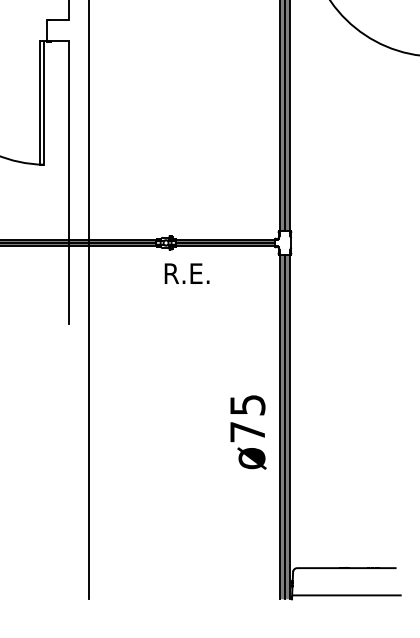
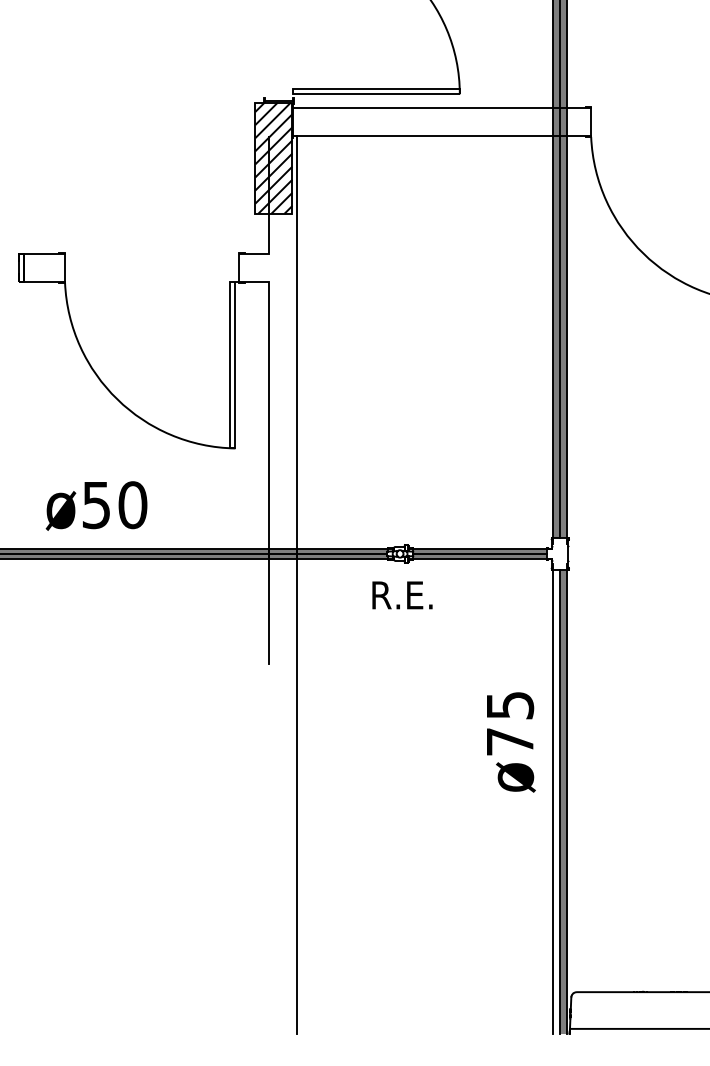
text: (187, 273) -> (402, 595), moved
fill: (282, 426) -> (556, 801), removed
text: (248, 432) -> (511, 742), moved

